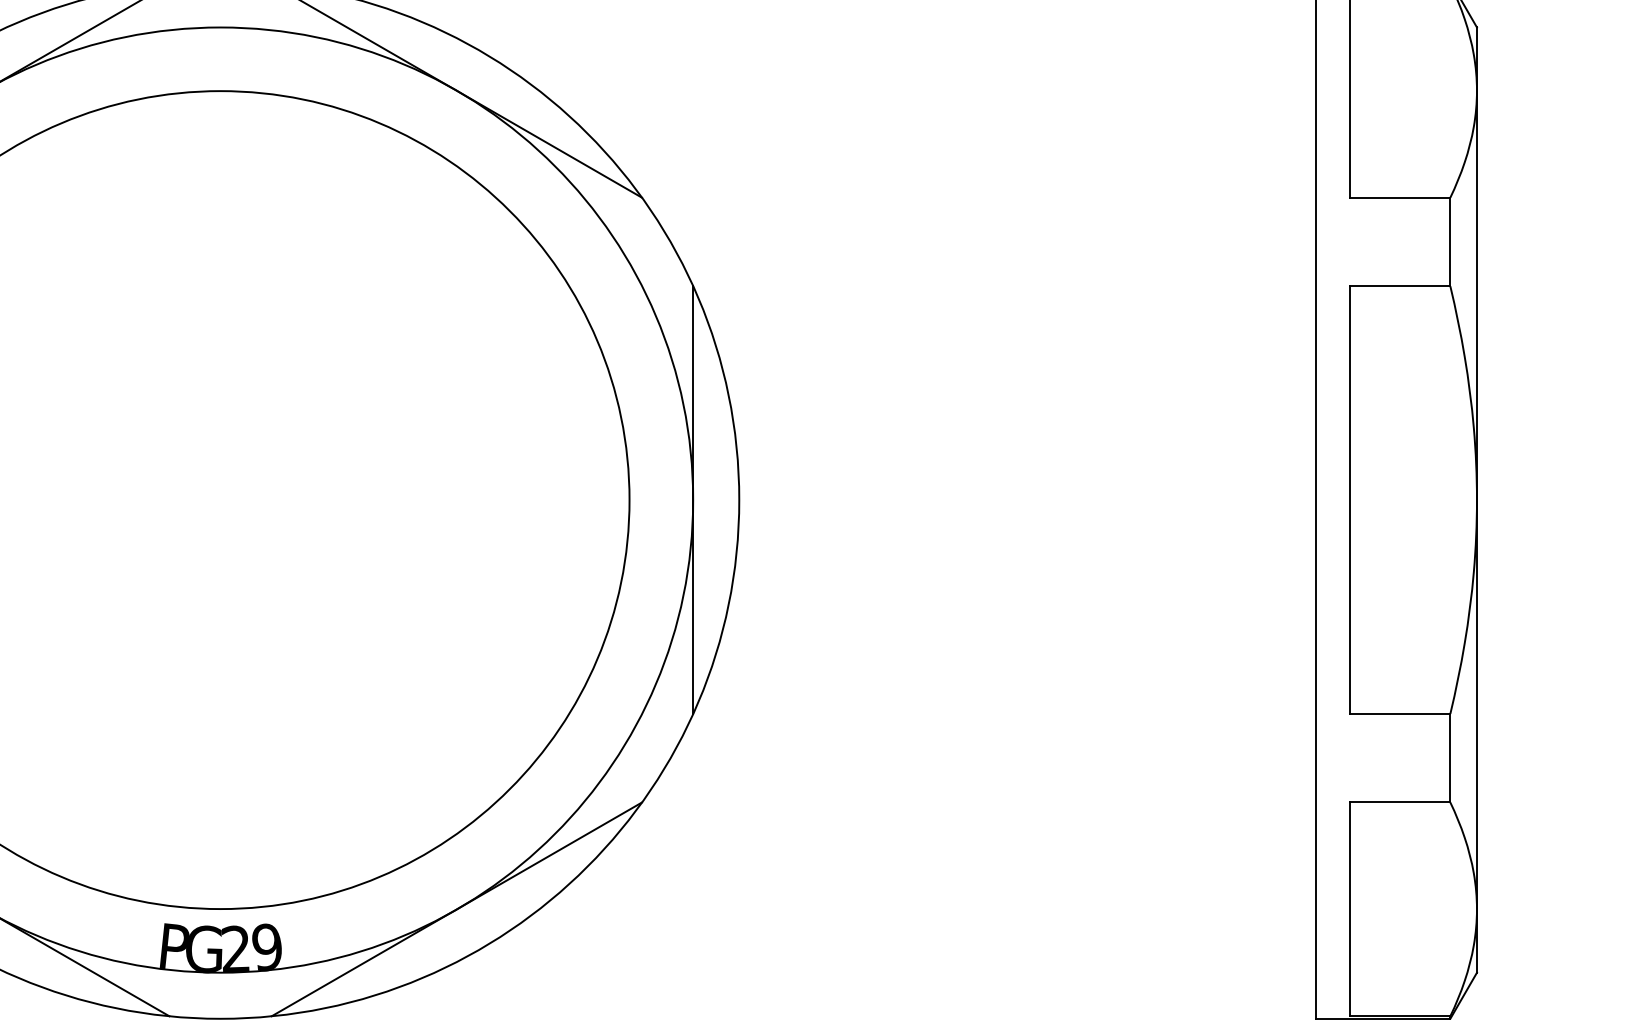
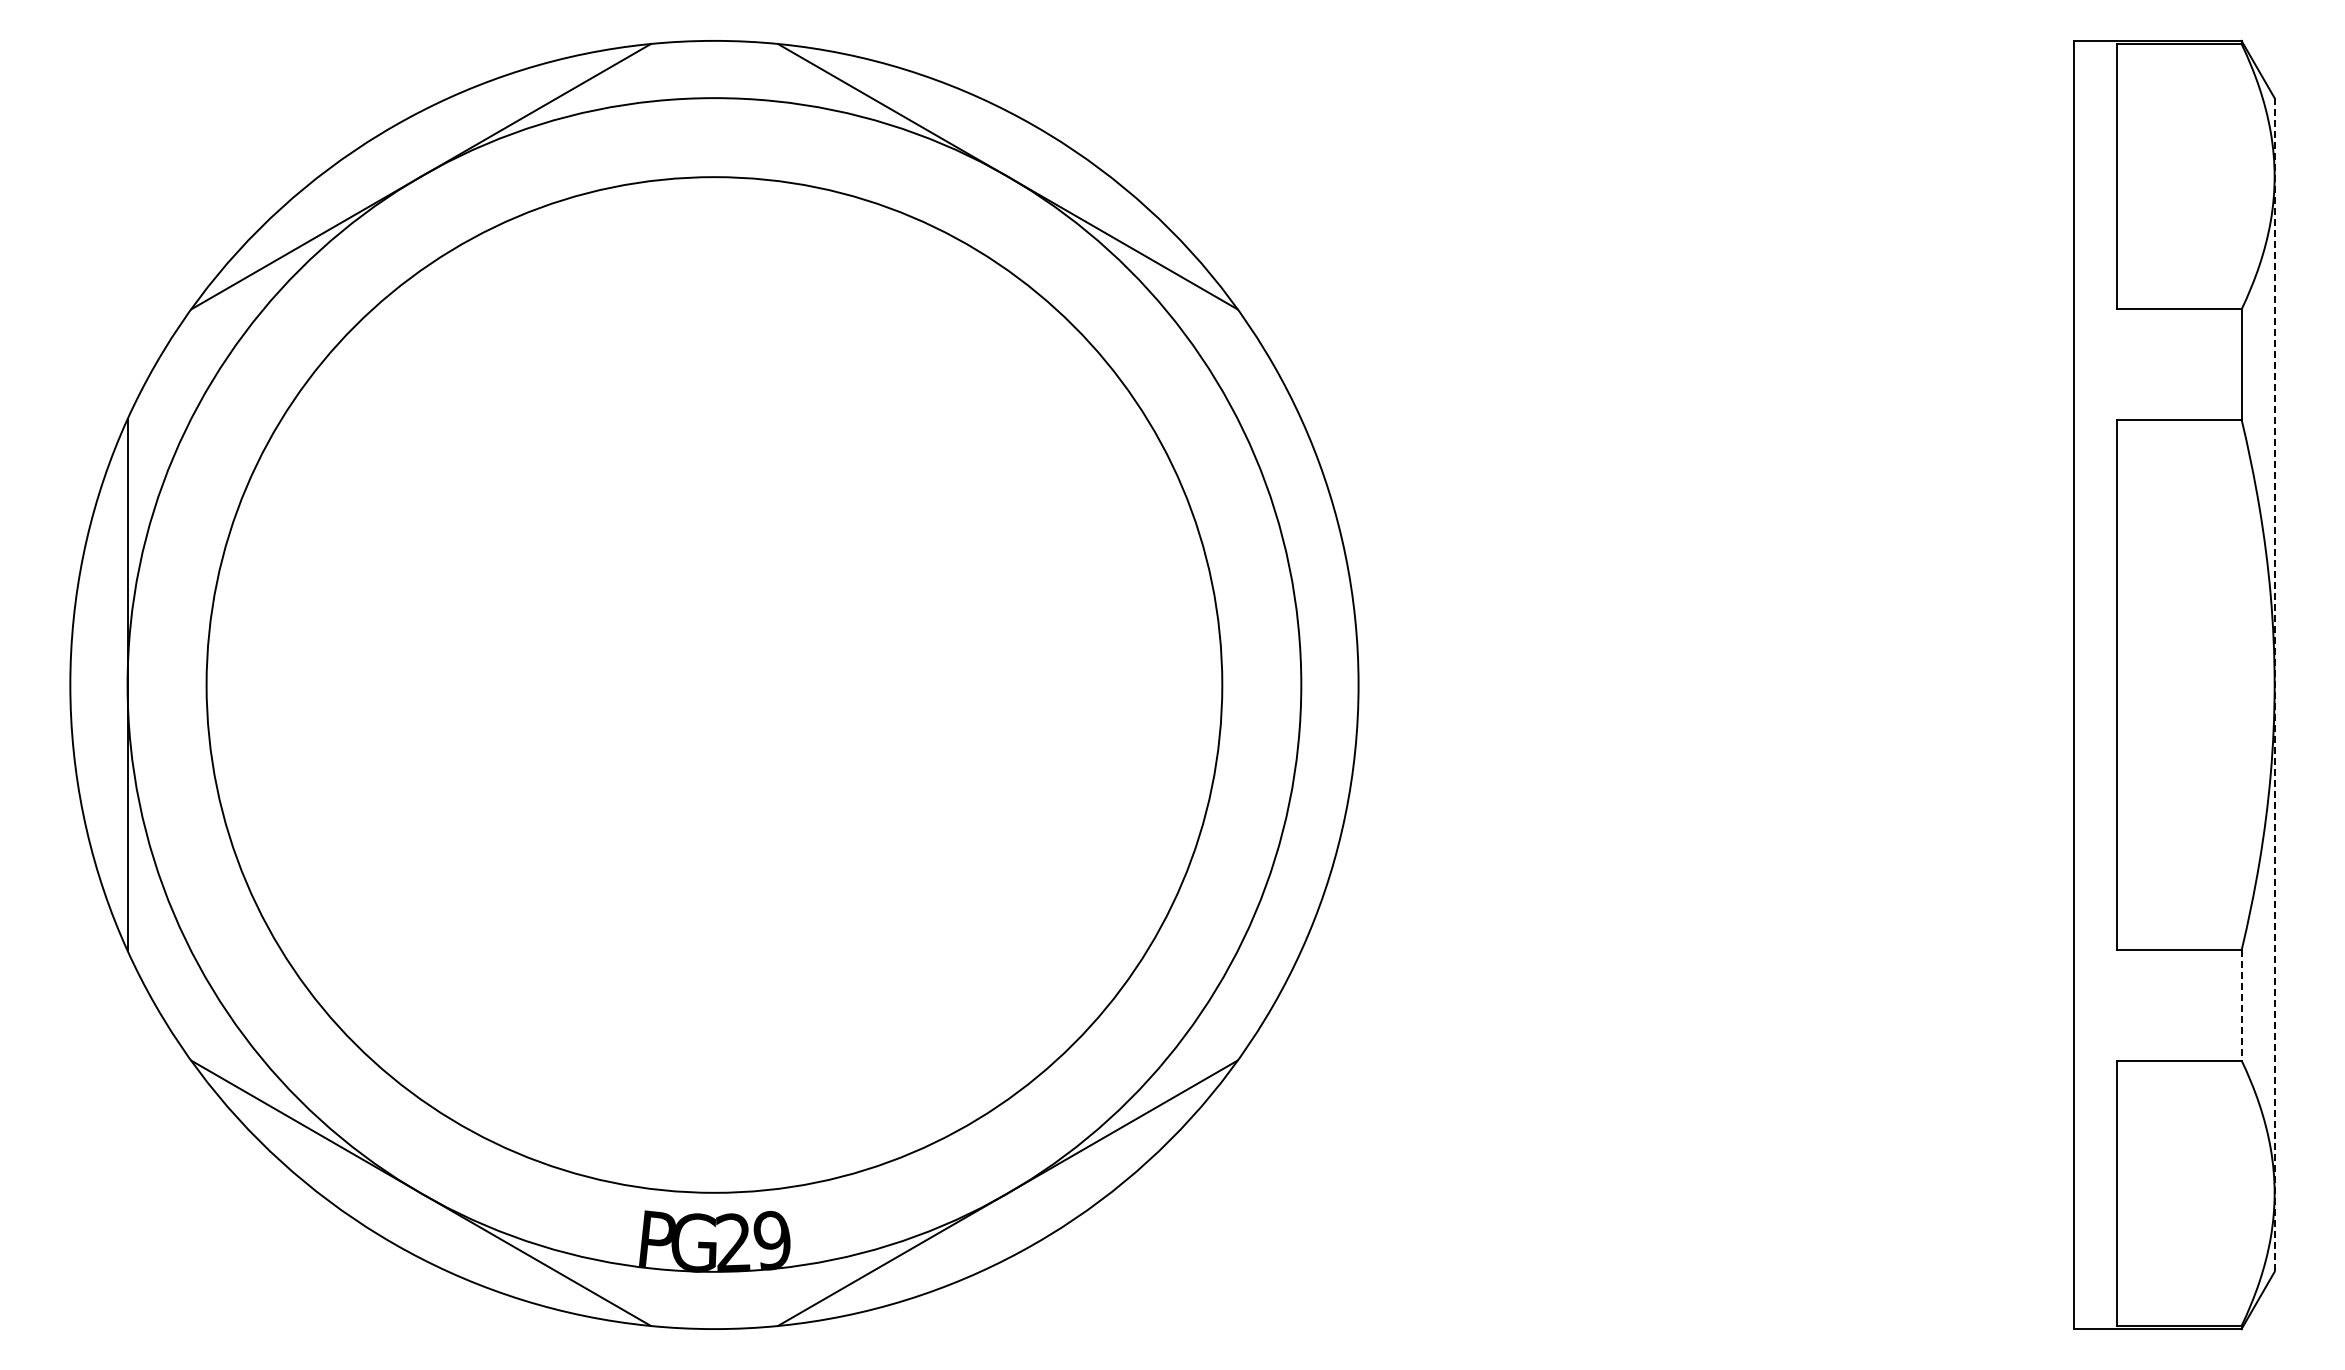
line: (693, 499) -> (1301, 684), removed
line: (1476, 499) -> (2274, 684), solid -> dashed
line: (1450, 758) -> (2241, 1005), solid -> dashed

